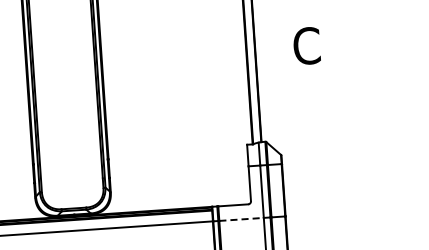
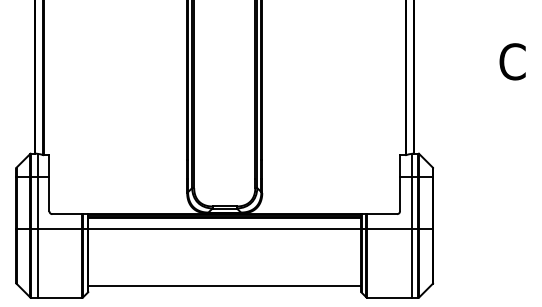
text: (306, 45) -> (512, 61), moved
line: (242, 219) -> (390, 228), dashed -> solid

